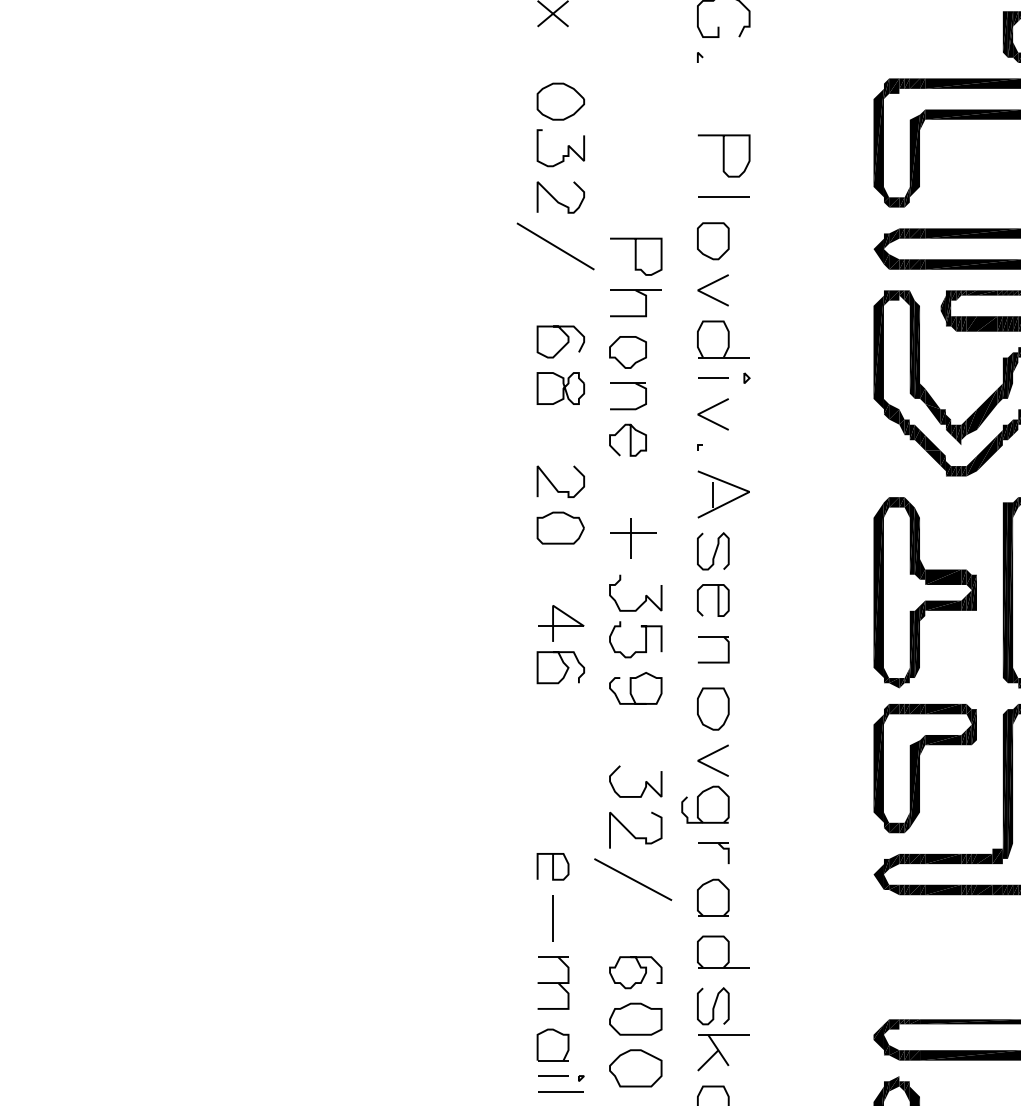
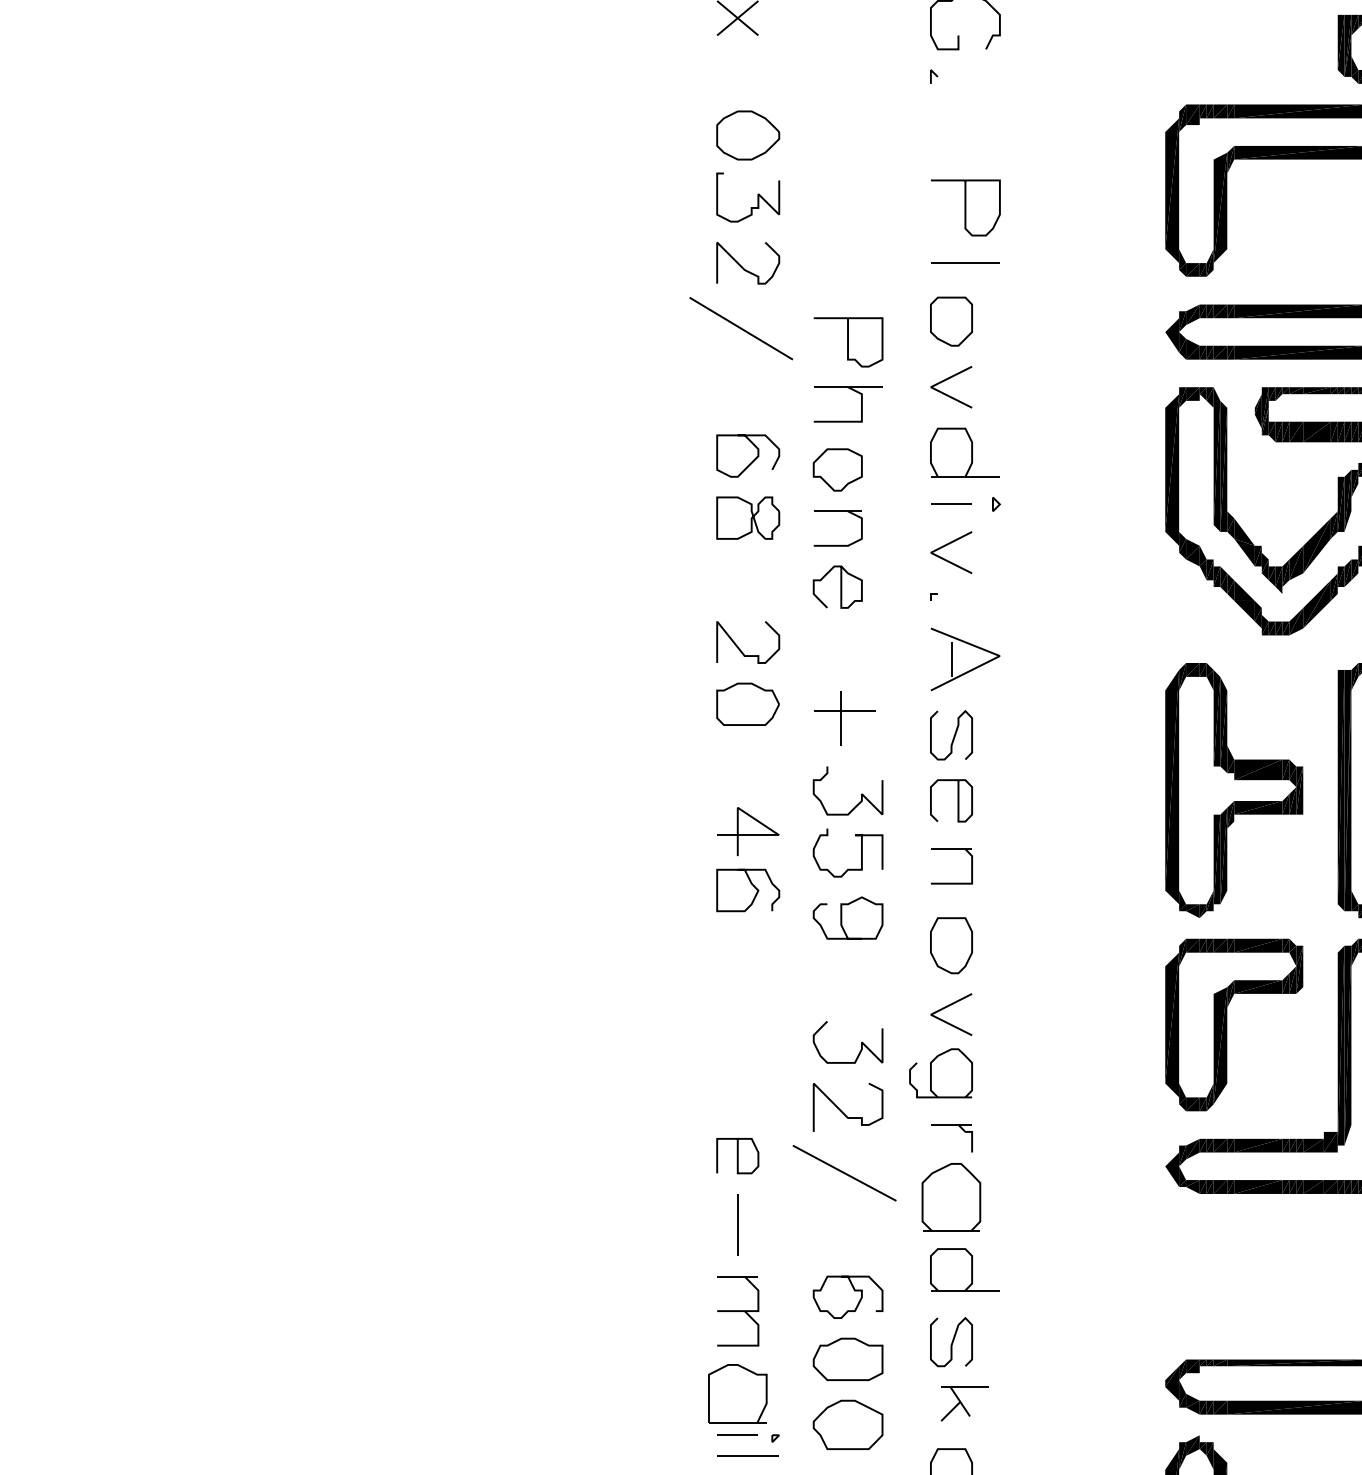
part: (713, 897) -> (951, 1197), size x1.4
part: (552, 1044) -> (737, 1393), size x1.4
part: (723, 1052) -> (965, 1403), size x0.7

